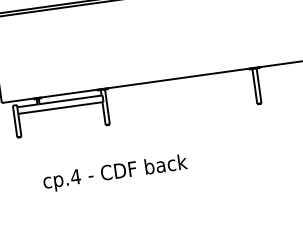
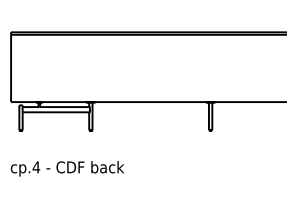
text: (114, 173) -> (66, 168), moved

